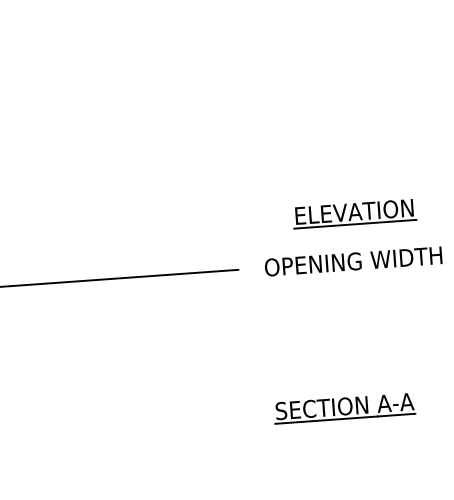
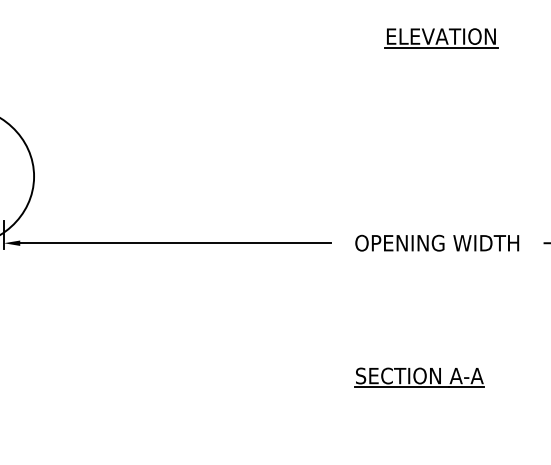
part: (354, 213) -> (441, 38), moved

